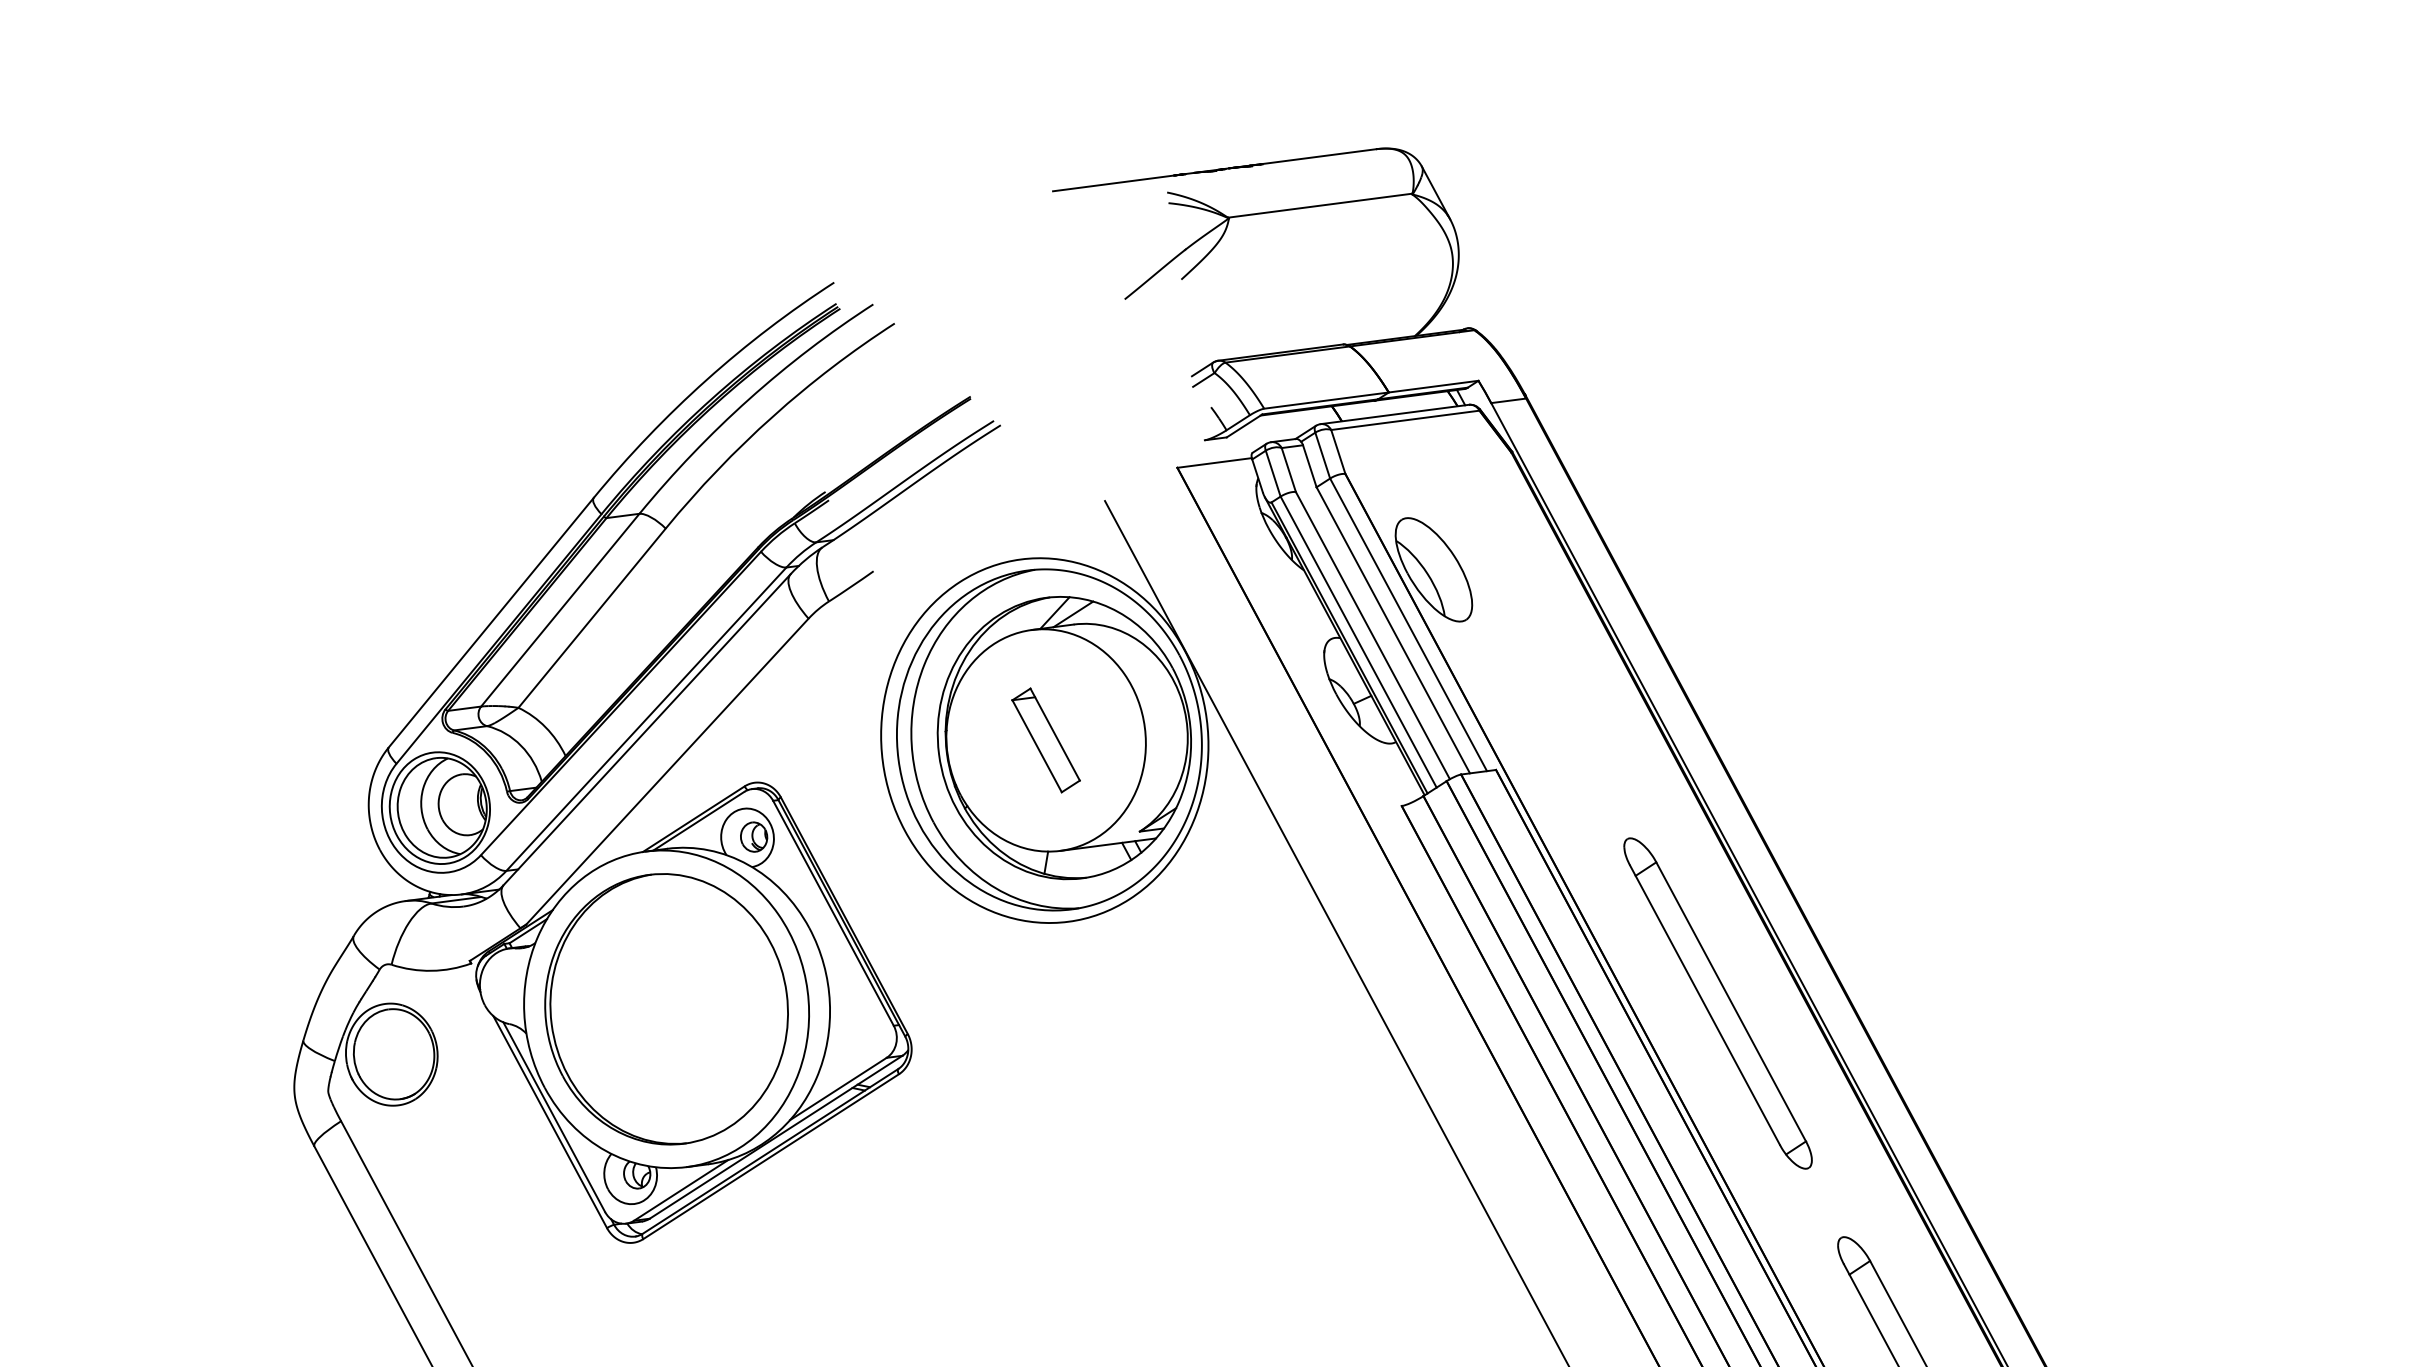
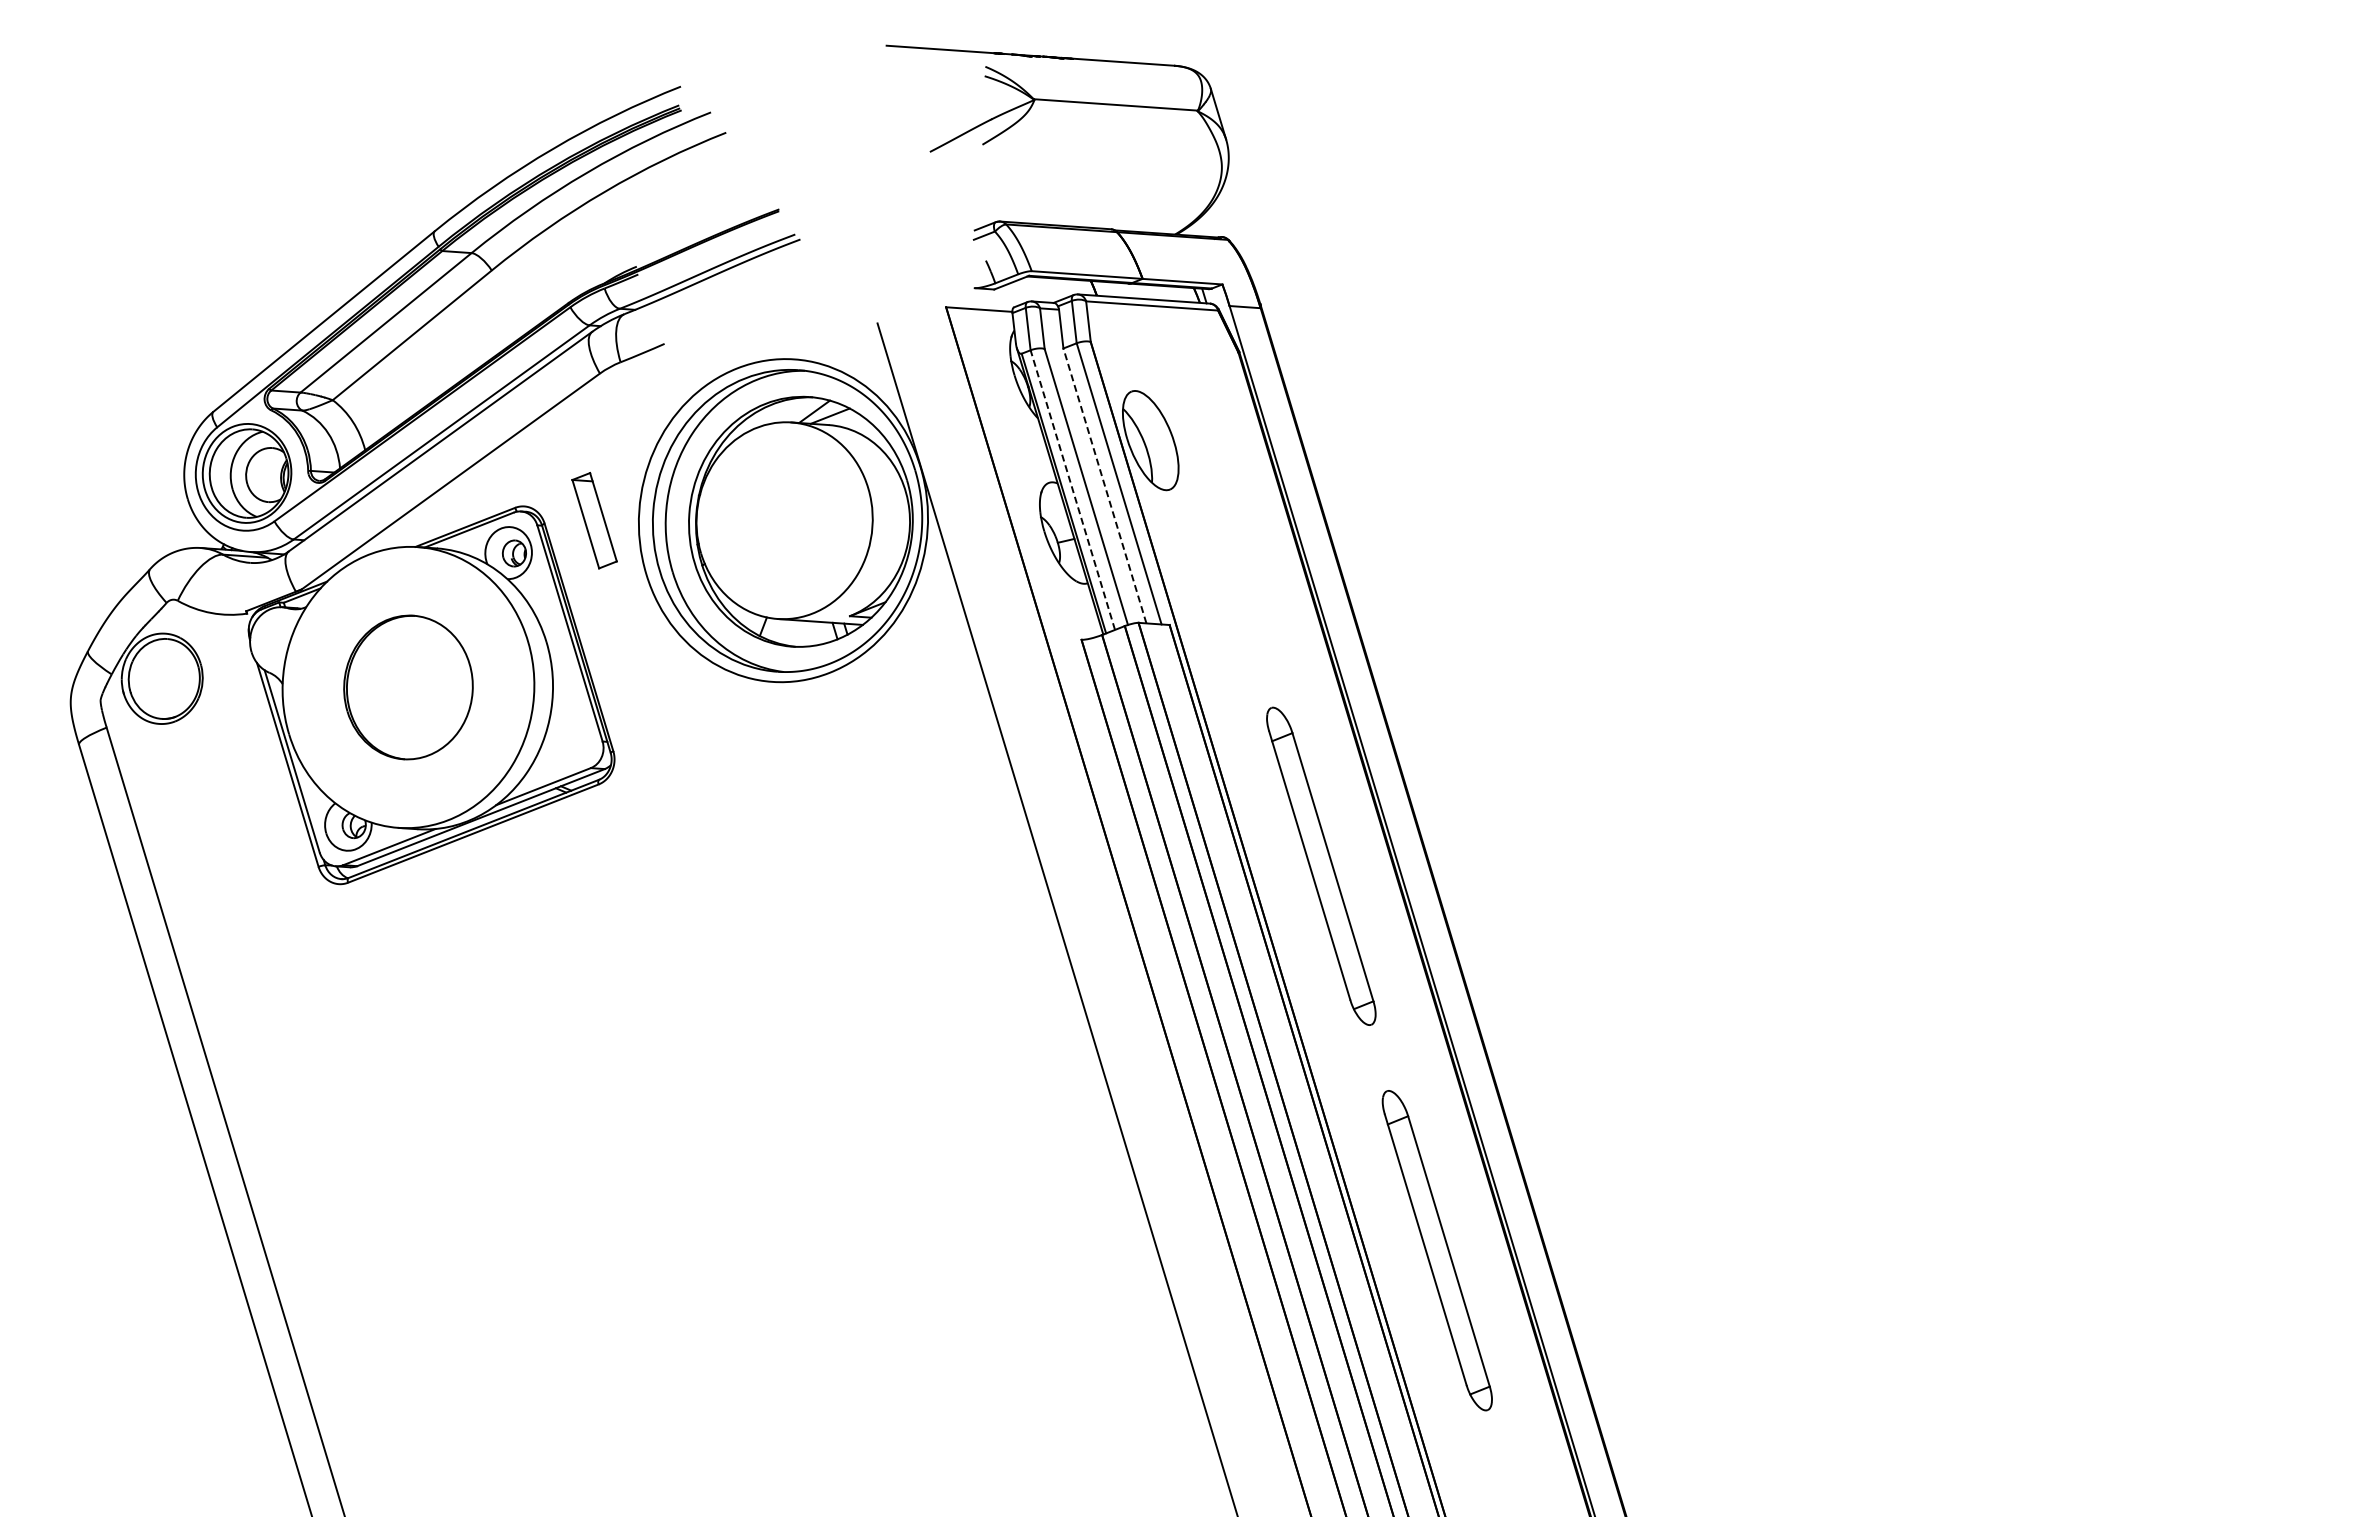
line: (1392, 629) -> (1104, 485), solid -> dashed
line: (1358, 641) -> (1072, 489), solid -> dashed
part: (1045, 740) -> (594, 520), moved
part: (666, 1009) -> (408, 687), size x0.6

